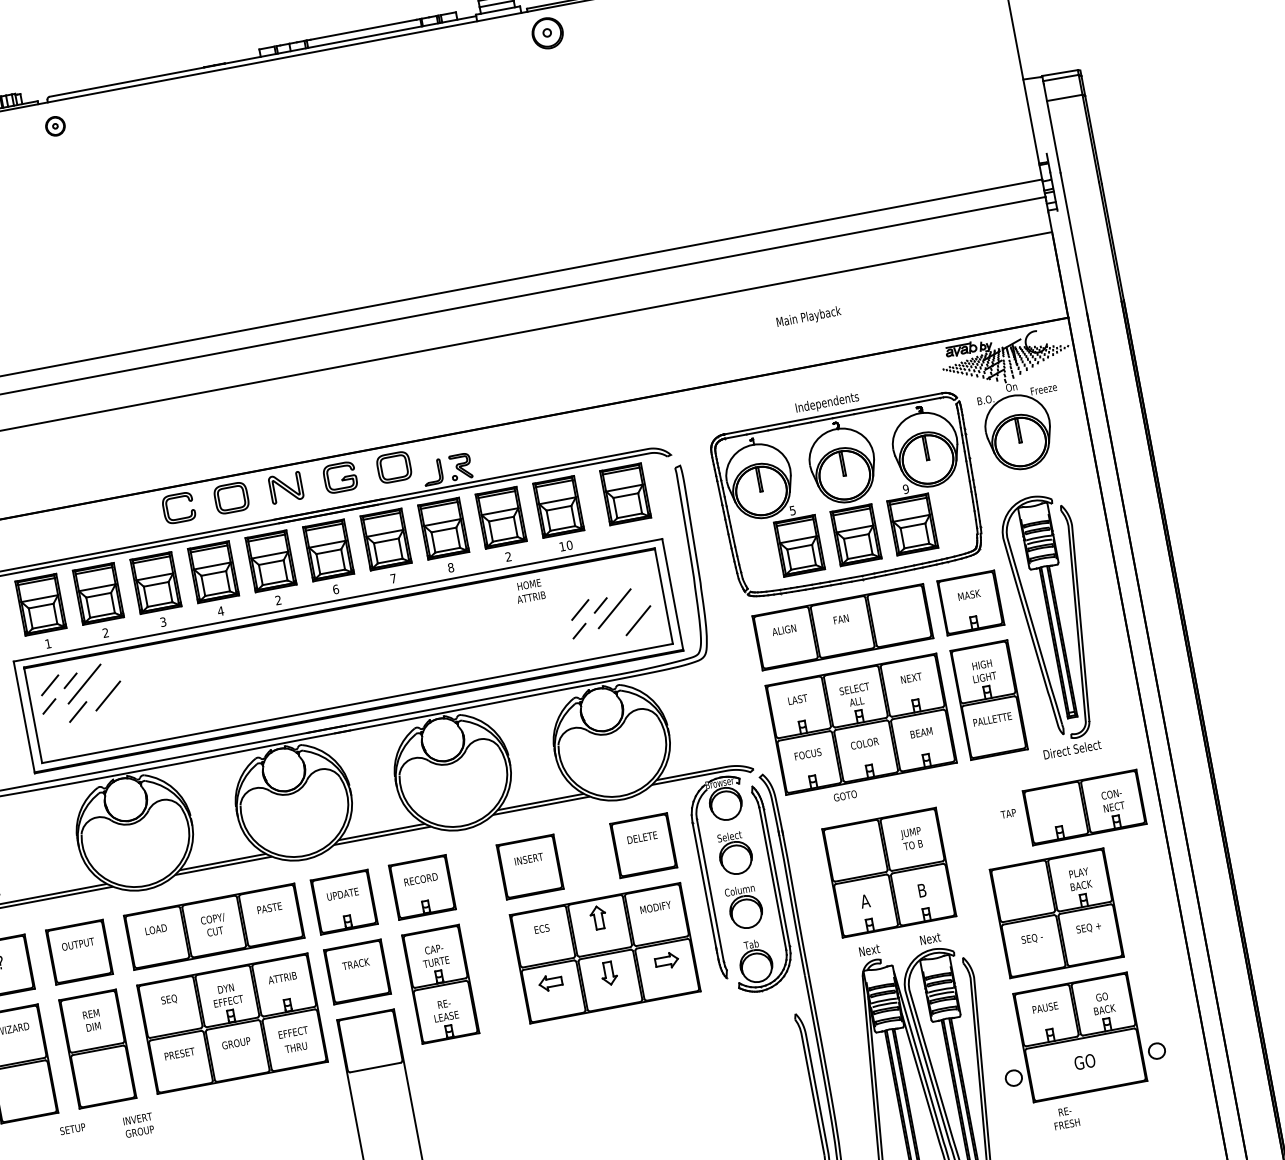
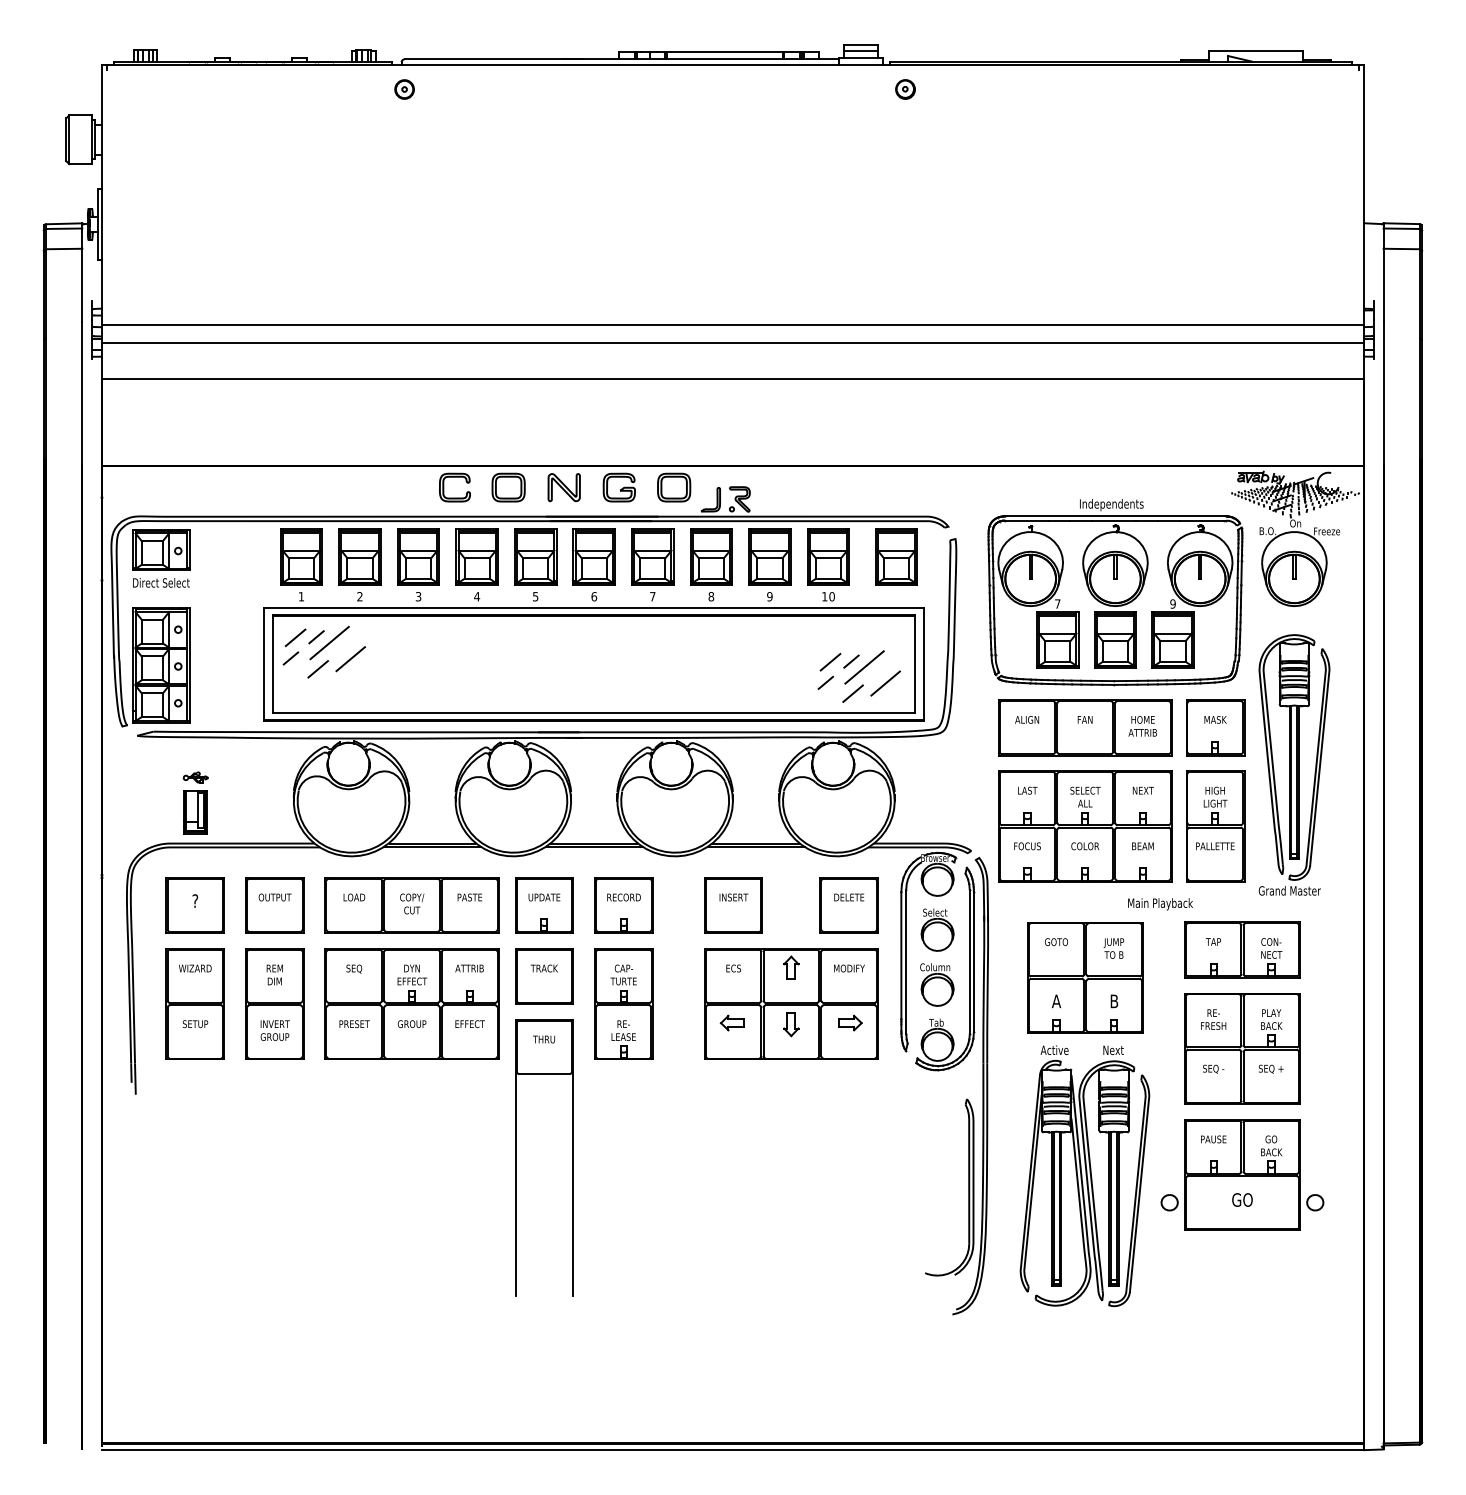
part: (547, 33) -> (905, 89), size x0.62
text: (808, 317) -> (1160, 904), moved
text: (792, 510) -> (1057, 603), 5 -> 7
text: (508, 556) -> (769, 596), 2 -> 9
text: (529, 591) -> (1142, 726), moved
text: (278, 600) -> (535, 596), 2 -> 5
line: (607, 636) -> (852, 693), added
text: (1073, 749) -> (1289, 890), Direct Select -> Grand Master
text: (845, 796) -> (1056, 942), moved
part: (1084, 807) -> (1242, 949), moved
text: (872, 949) -> (1054, 1050), Next -> Active
text: (295, 1047) -> (543, 1039), moved
text: (1066, 1117) -> (1213, 1019), moved
text: (138, 1125) -> (274, 1030), moved
text: (72, 1129) -> (195, 1024), moved

